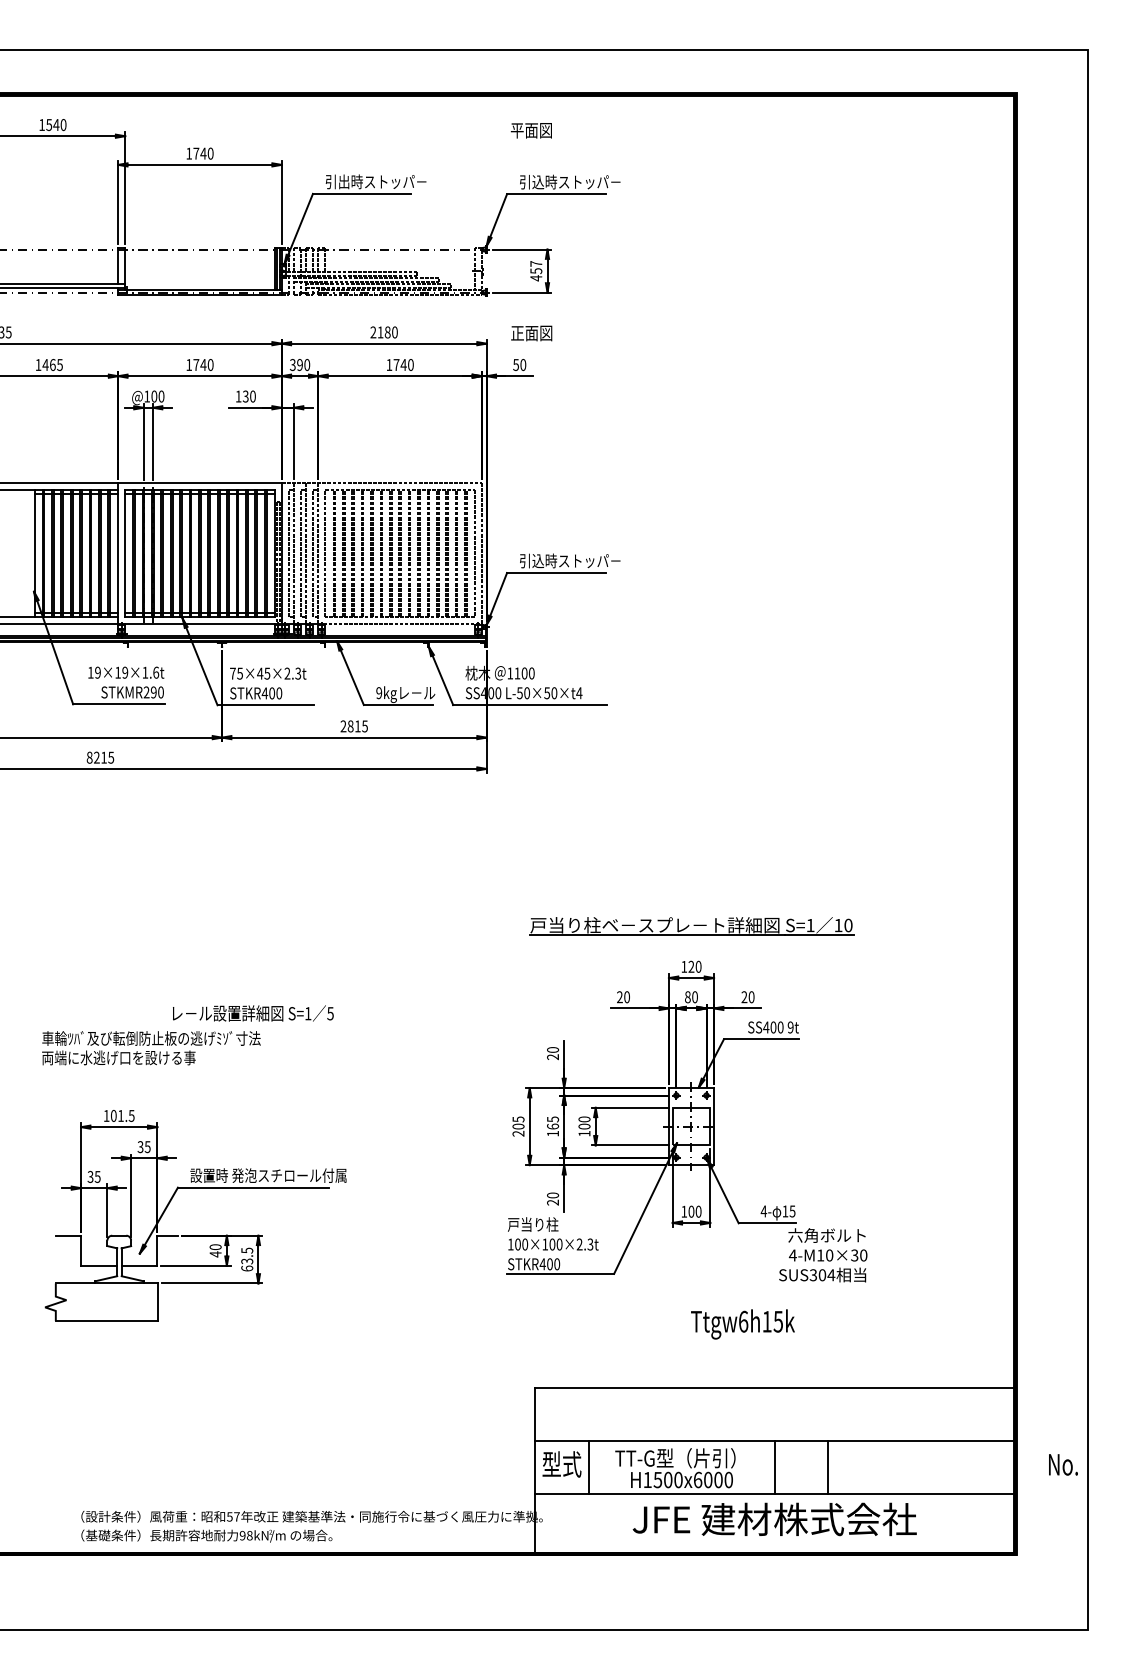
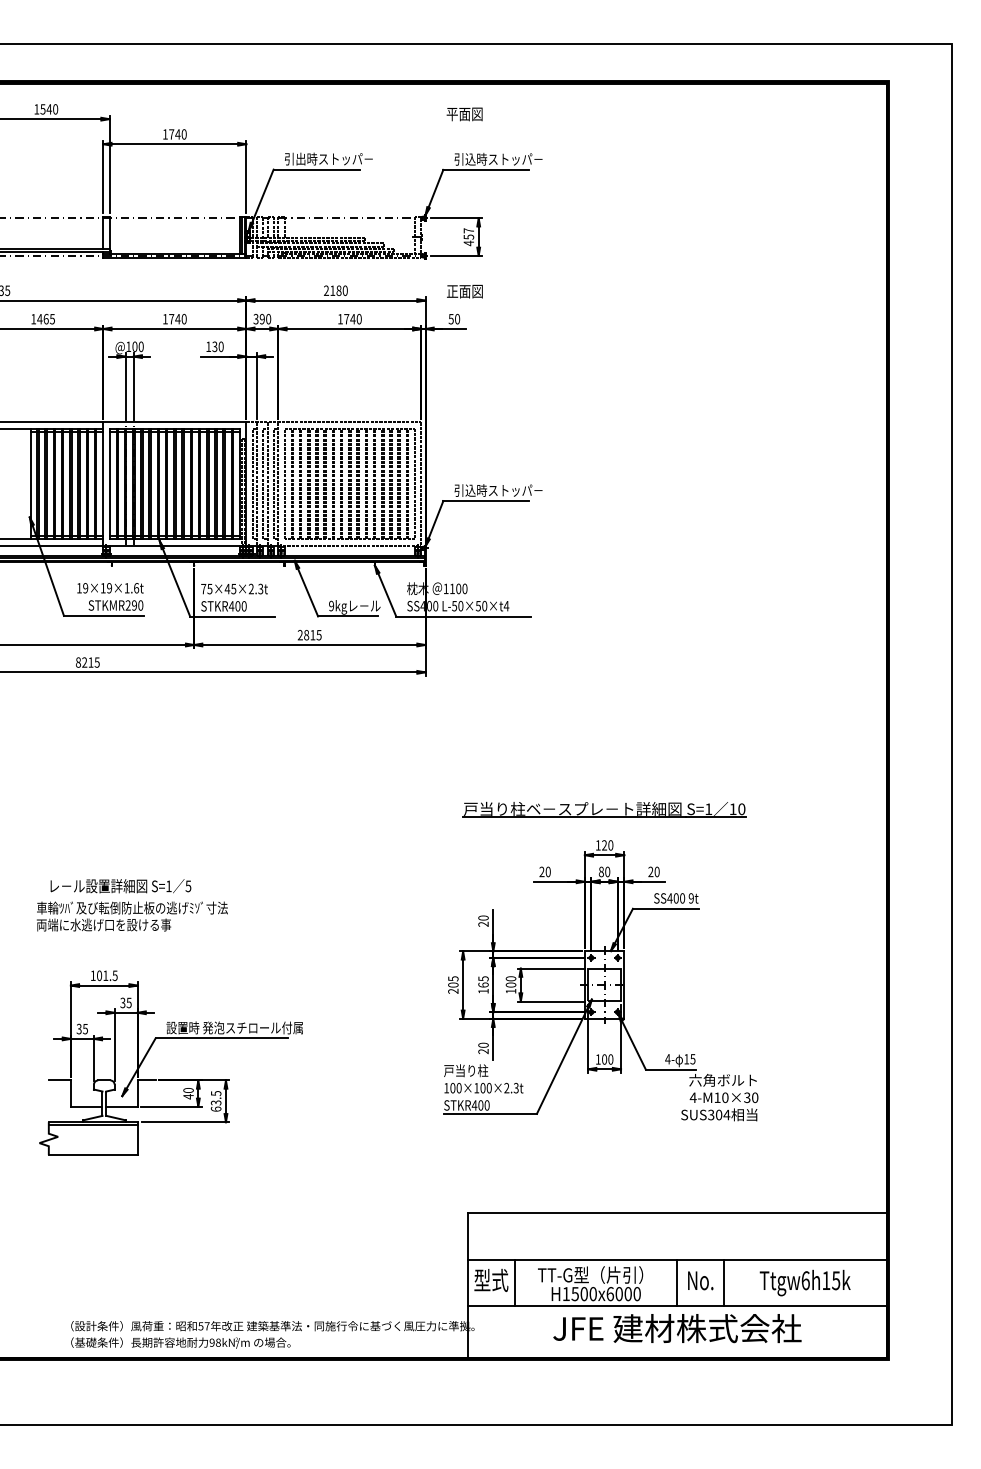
text: (253, 1013) -> (121, 886), moved
line: (106, 1287) -> (93, 1125), added
text: (742, 1324) -> (804, 1283), moved
text: (1063, 1464) -> (700, 1280), moved

